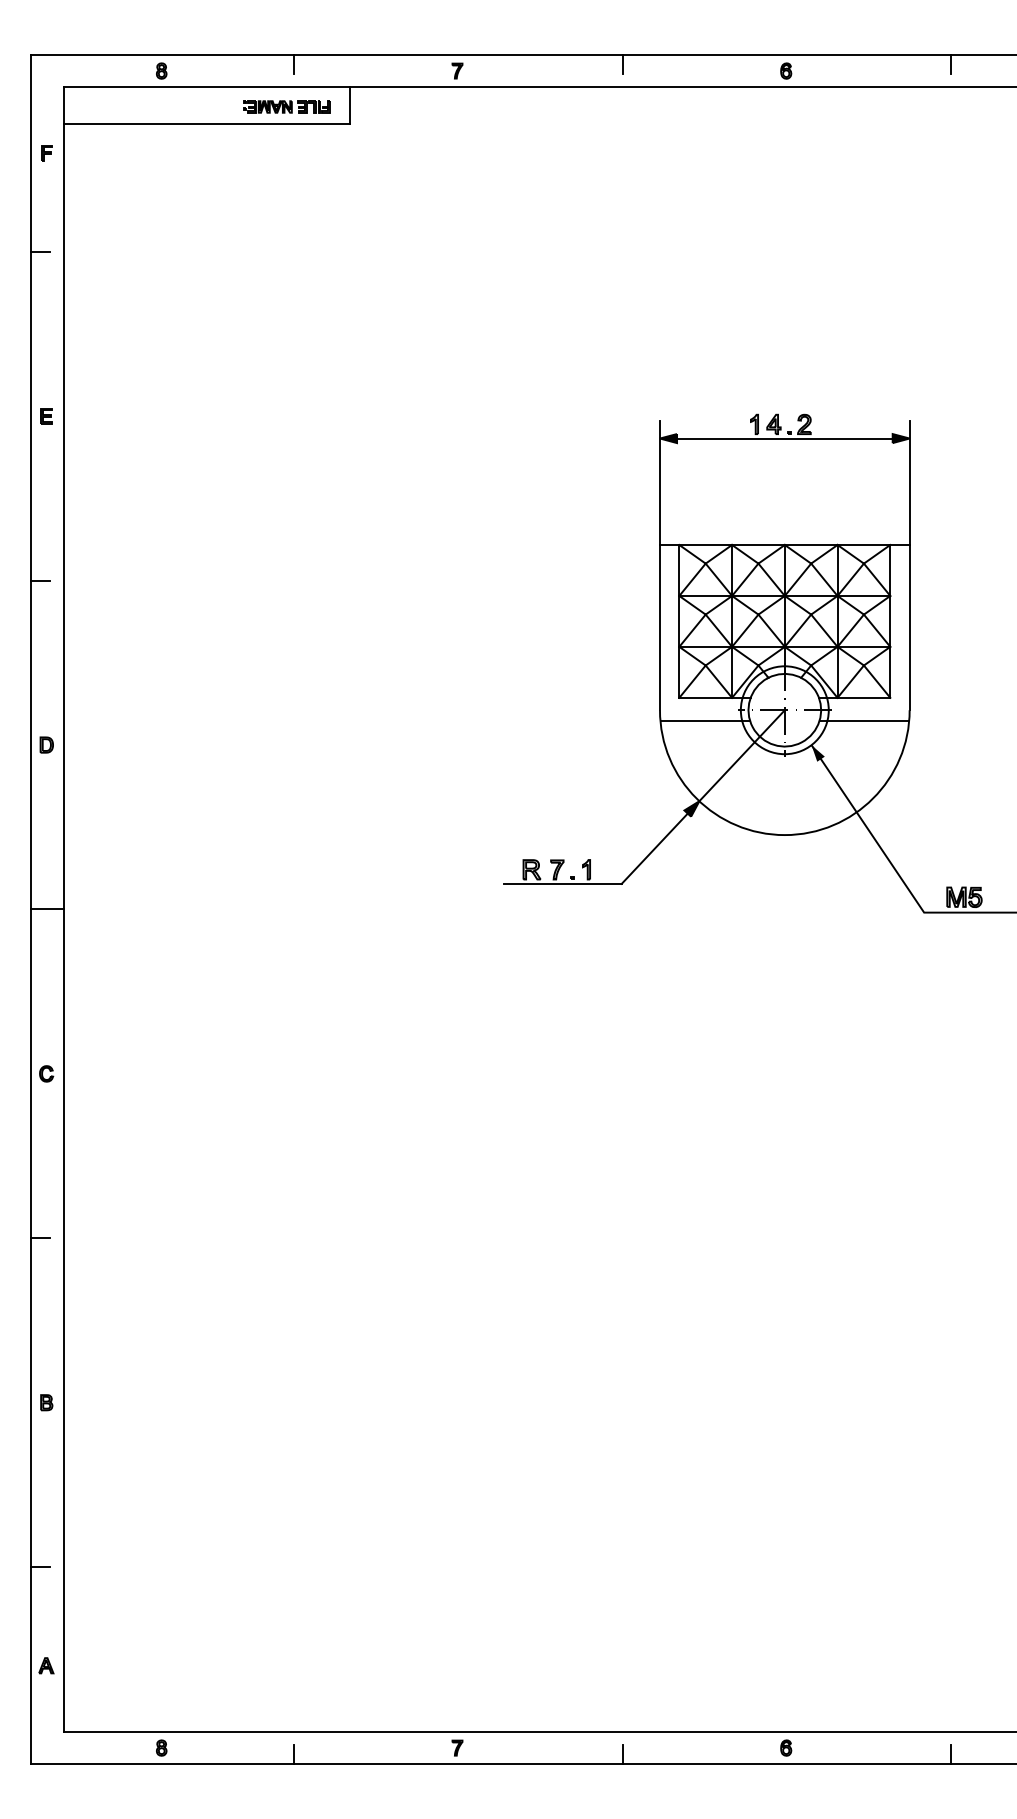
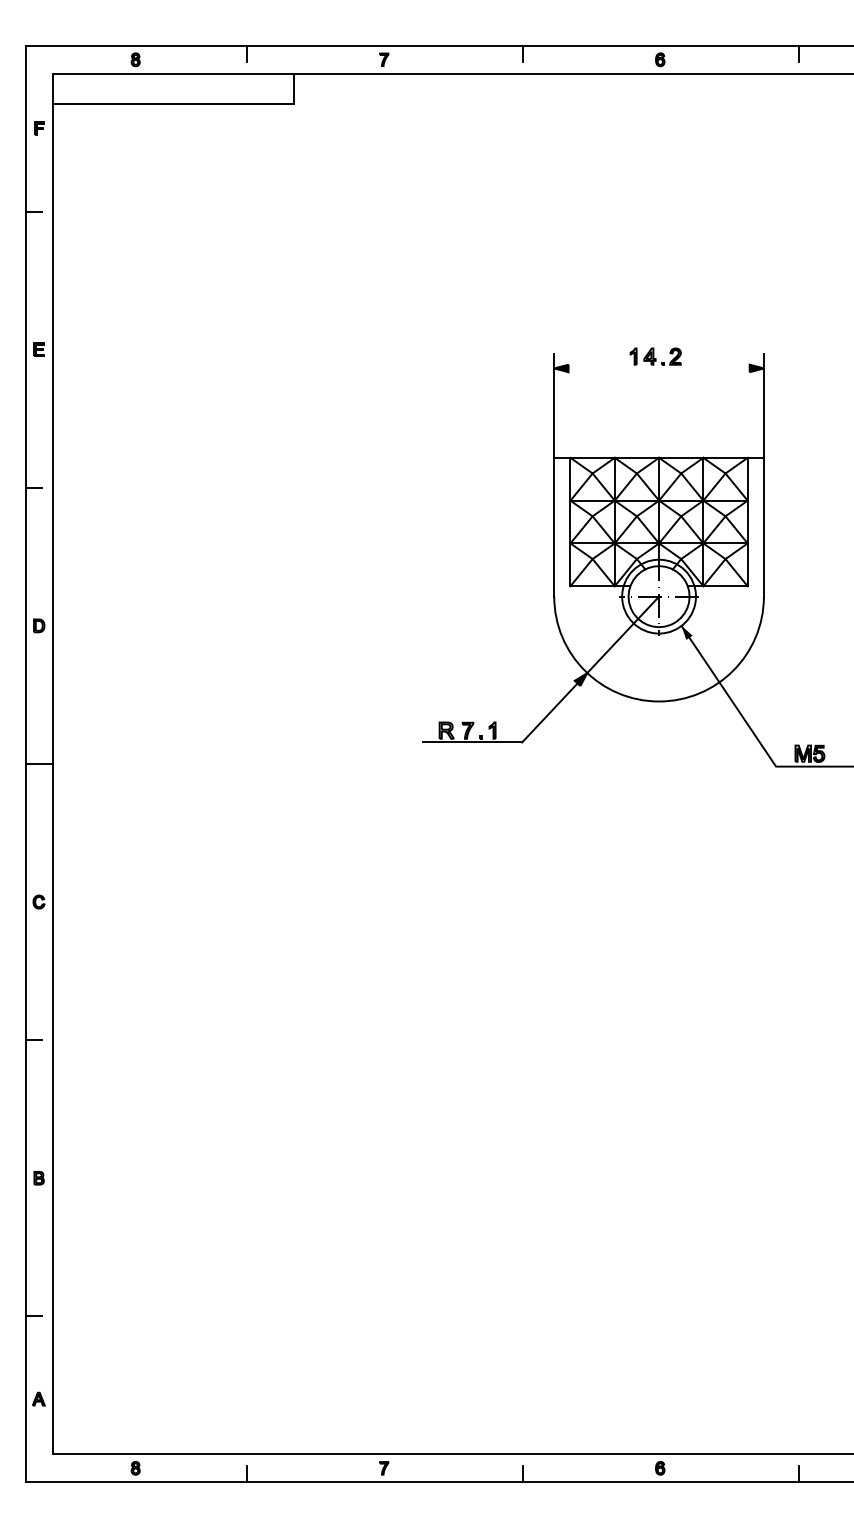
part: (286, 106) -> (240, 89), removed
line: (784, 438) -> (658, 368), removed
line: (705, 720) -> (592, 605), removed
line: (864, 720) -> (726, 605), removed

